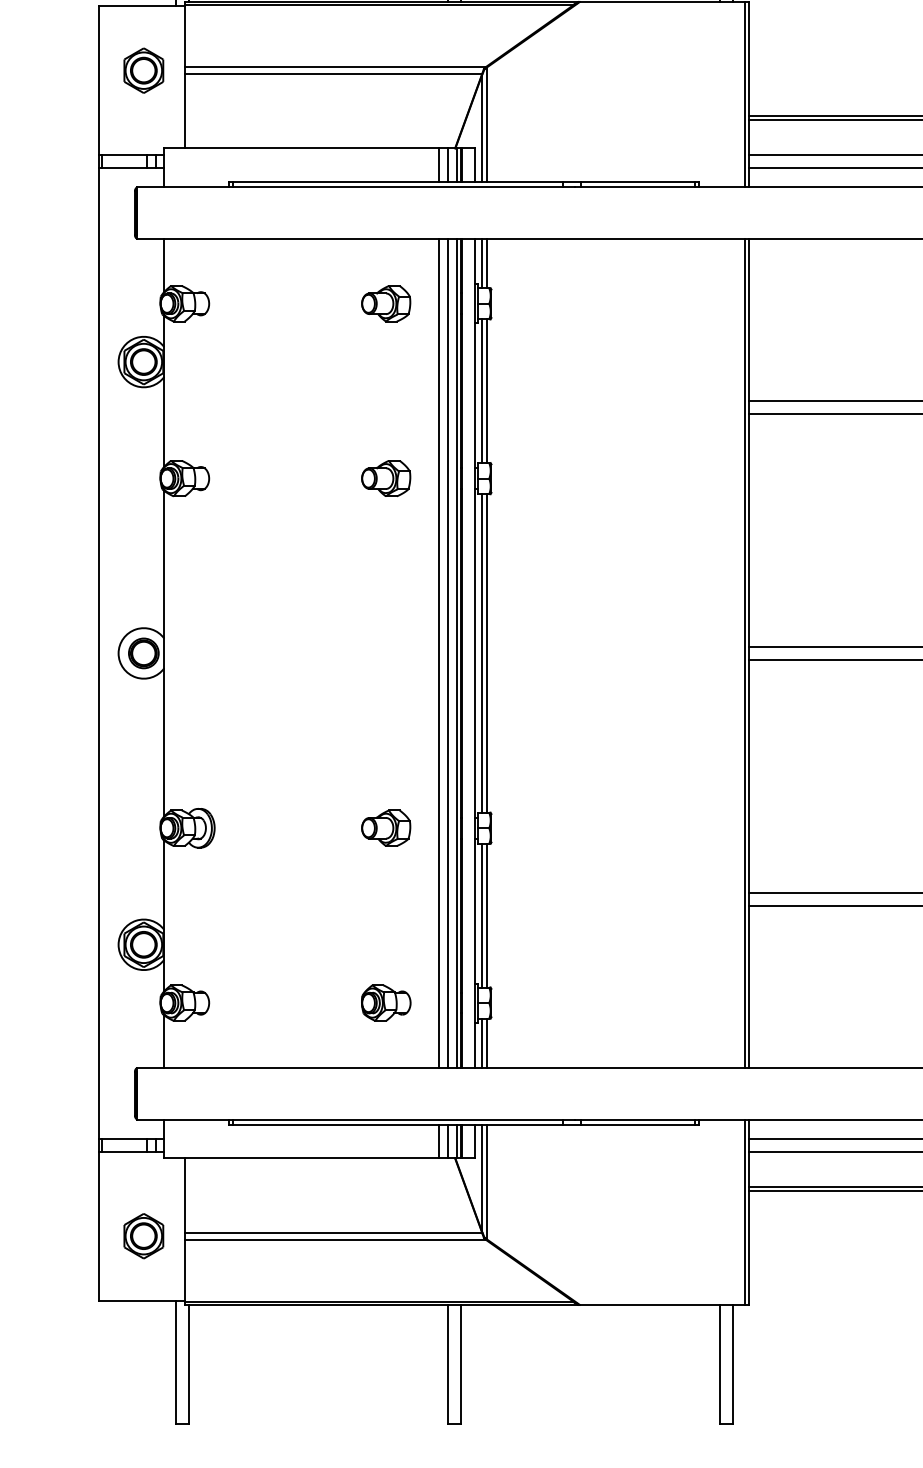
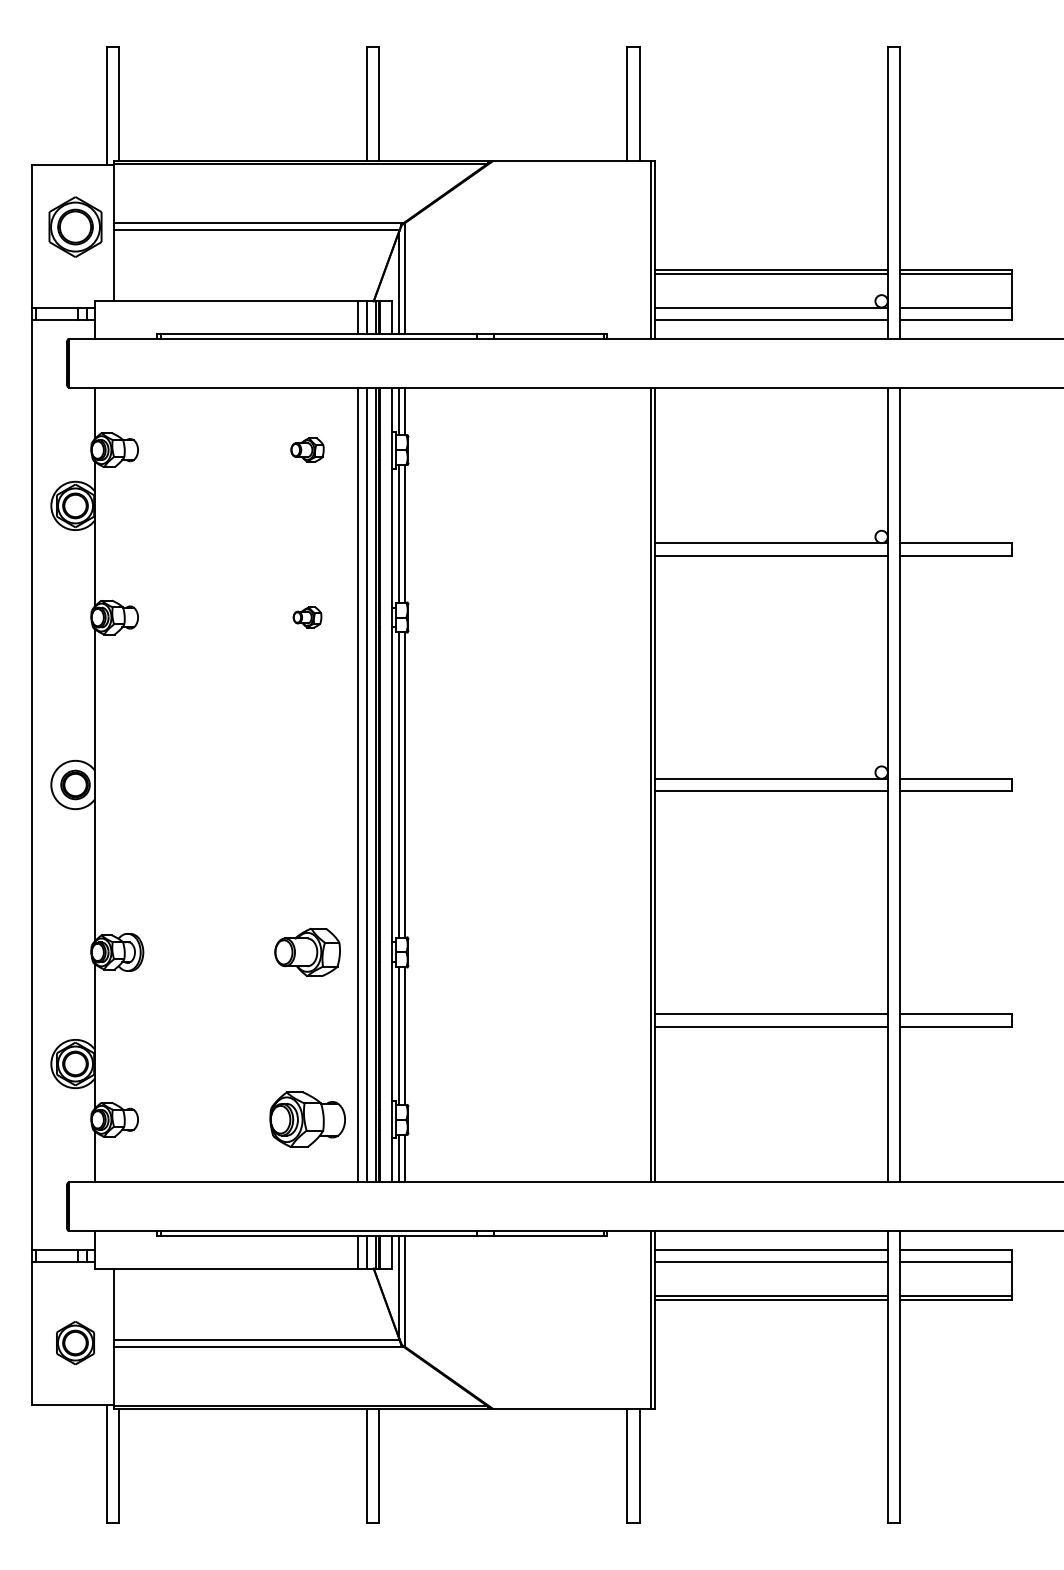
part: (143, 70) -> (75, 226), size x1.4
part: (386, 303) -> (307, 449), size x0.7
part: (386, 478) -> (307, 617), size x0.6
part: (386, 828) -> (307, 952), size x1.4
part: (386, 1002) -> (307, 1119), size x1.6

